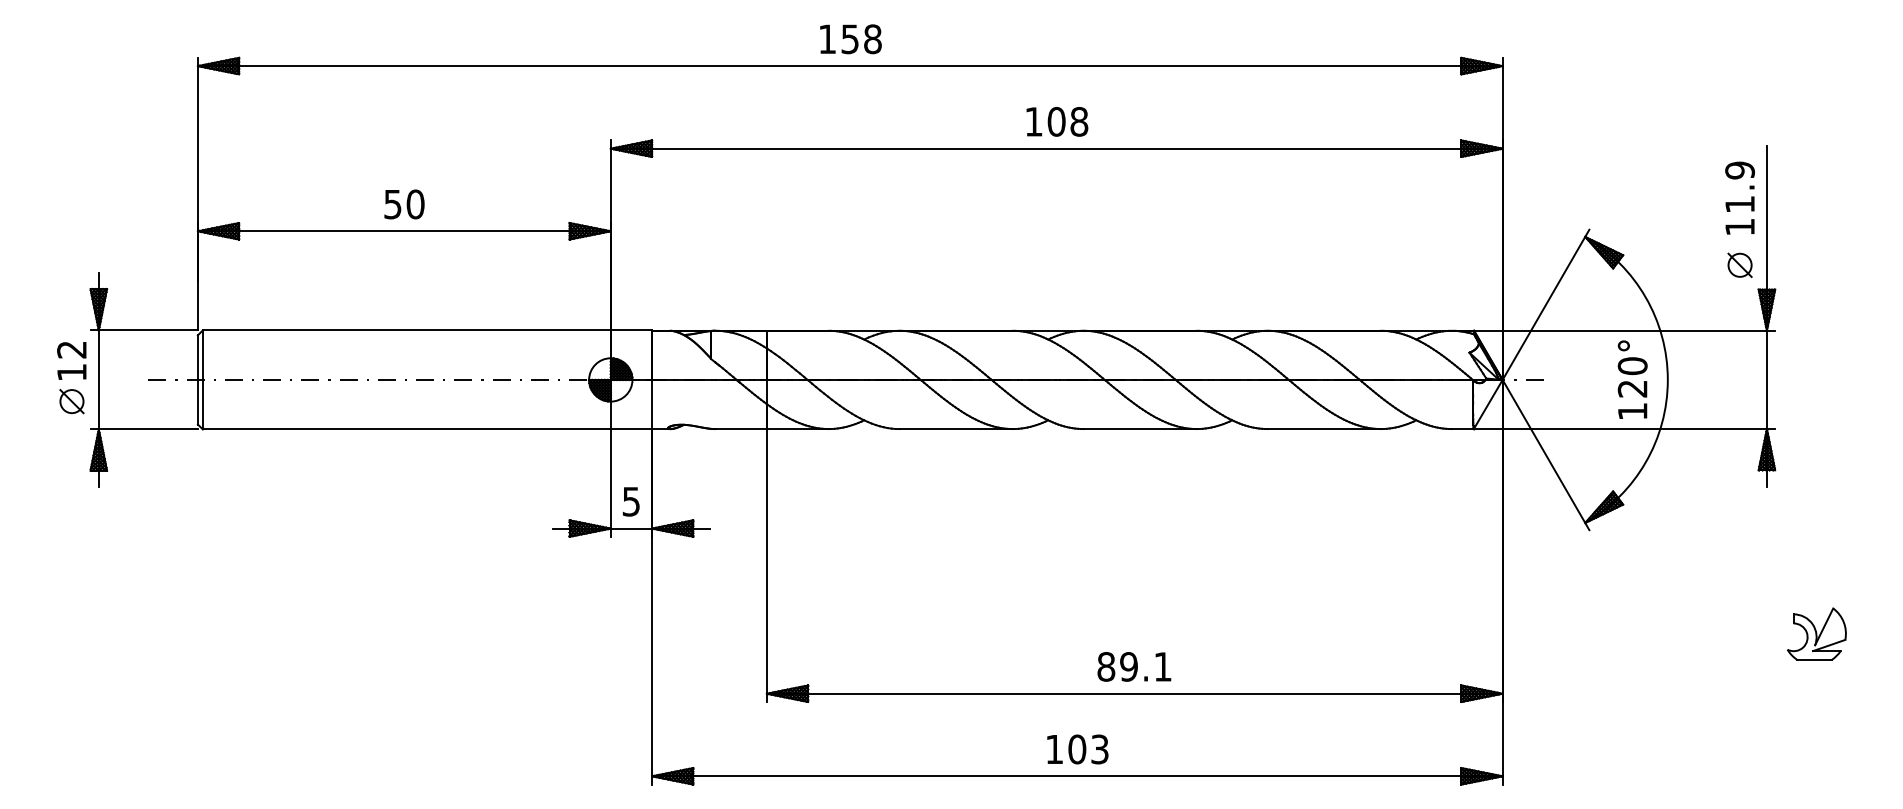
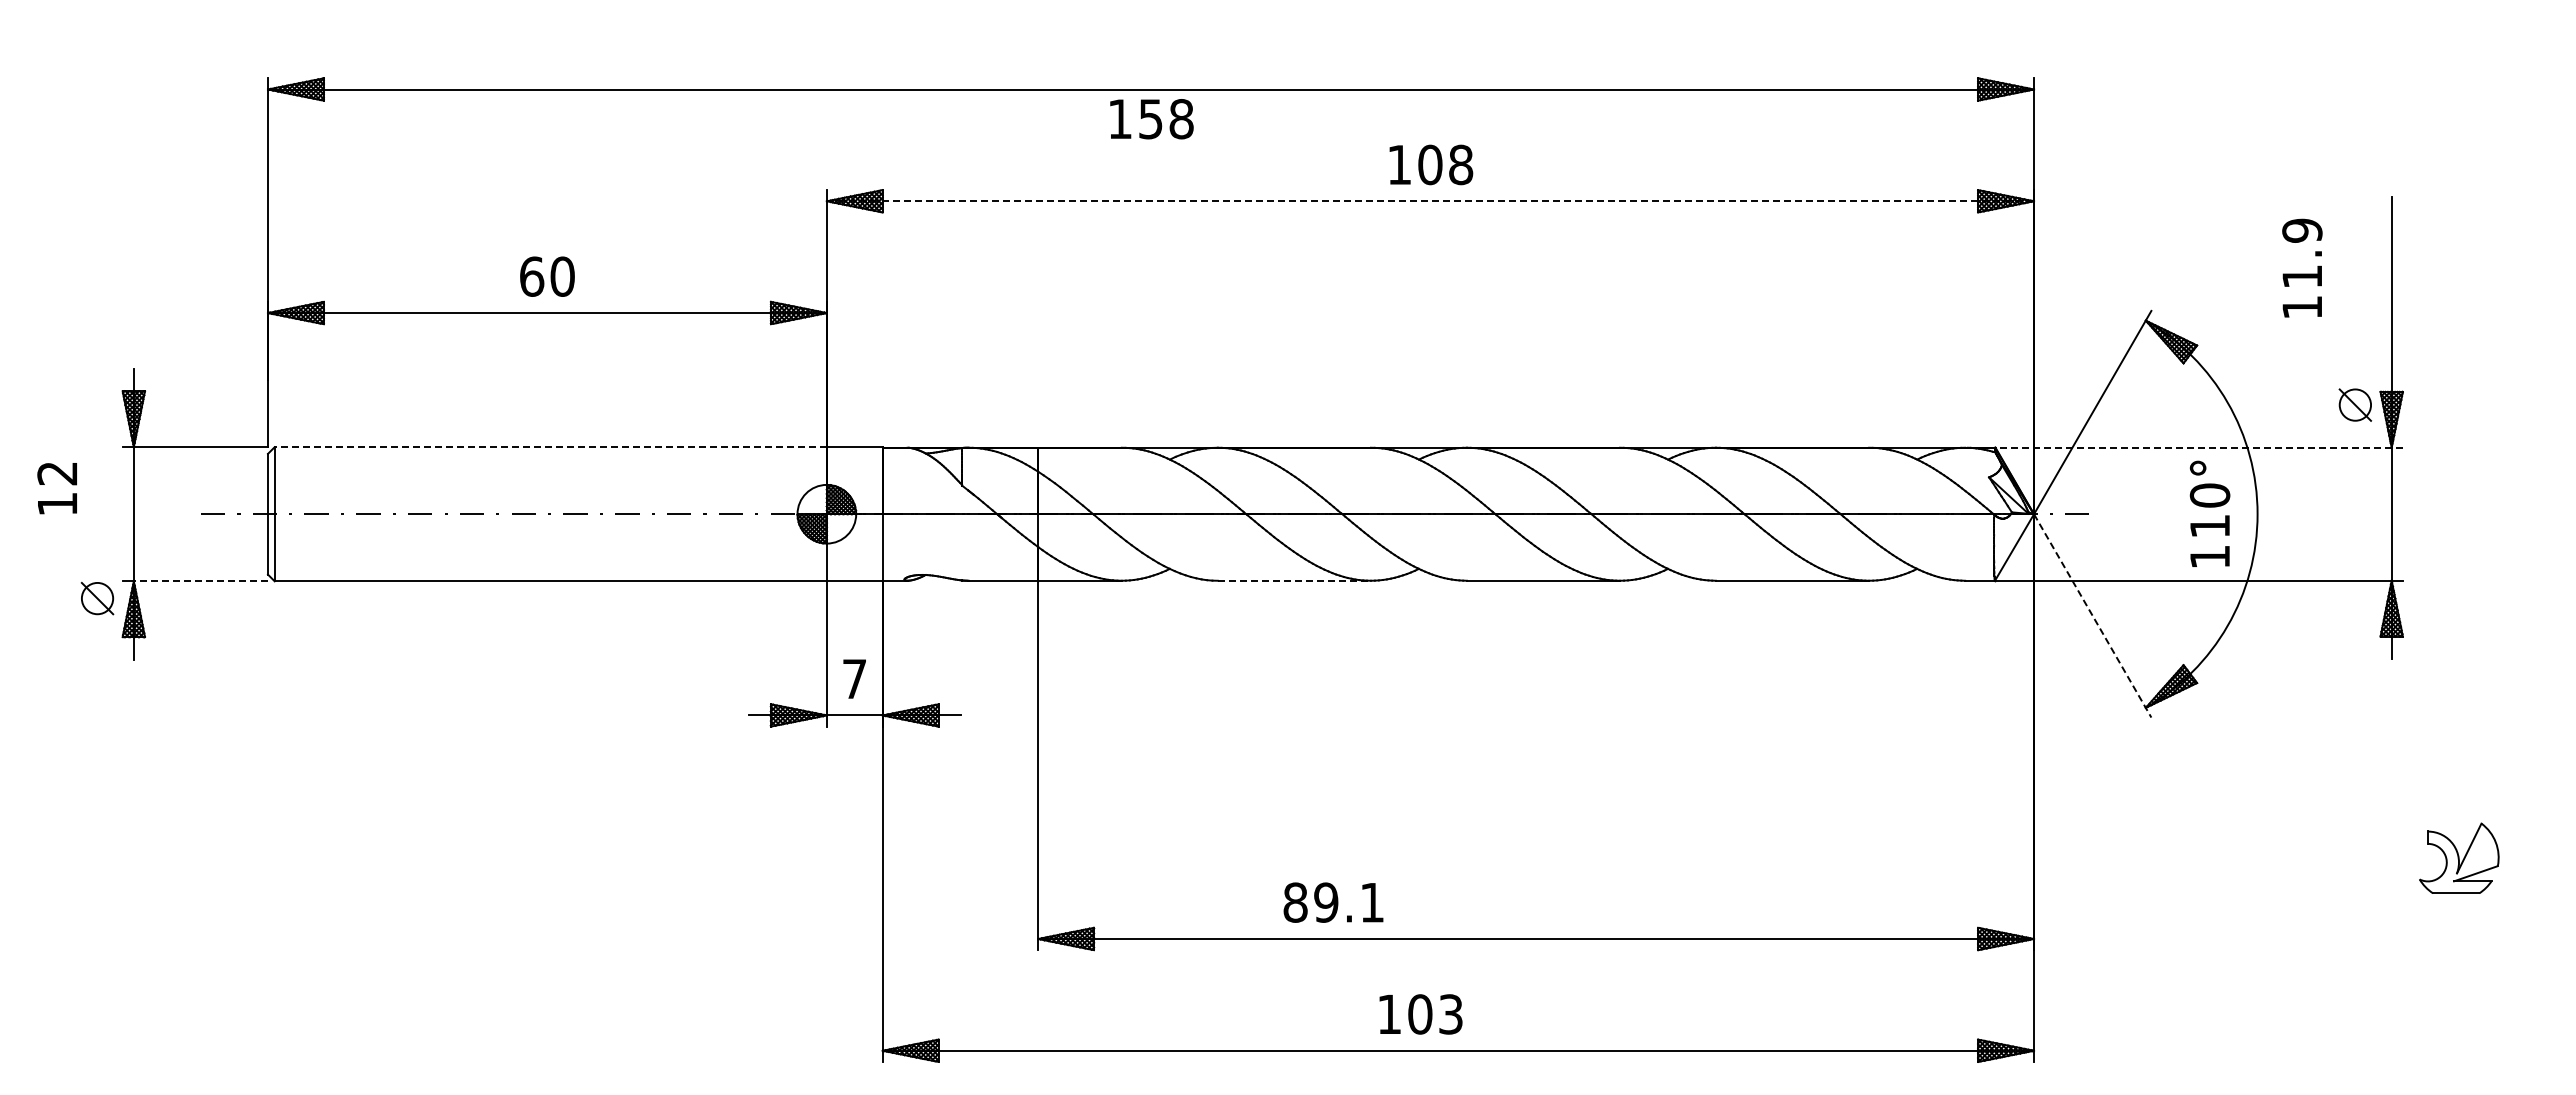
text: (850, 39) -> (1151, 119), moved
line: (1056, 148) -> (1430, 201), solid -> dashed
text: (1740, 197) -> (2302, 267), moved
text: (393, 204) -> (532, 276), 50 -> 60
part: (1740, 264) -> (2355, 404), moved
line: (406, 330) -> (550, 447), solid -> dashed
line: (1624, 330) -> (2199, 447), solid -> dashed
text: (71, 360) -> (56, 488), moved
text: (1632, 388) -> (2209, 526), 120° -> 110°
part: (71, 401) -> (97, 598), moved
line: (956, 428) -> (1294, 580), solid -> dashed
line: (148, 429) -> (200, 581), solid -> dashed
line: (1545, 455) -> (2092, 616), solid -> dashed
text: (631, 502) -> (854, 679), 5 -> 7
text: (1134, 666) -> (1333, 902), moved
text: (1077, 749) -> (1420, 1014), moved

